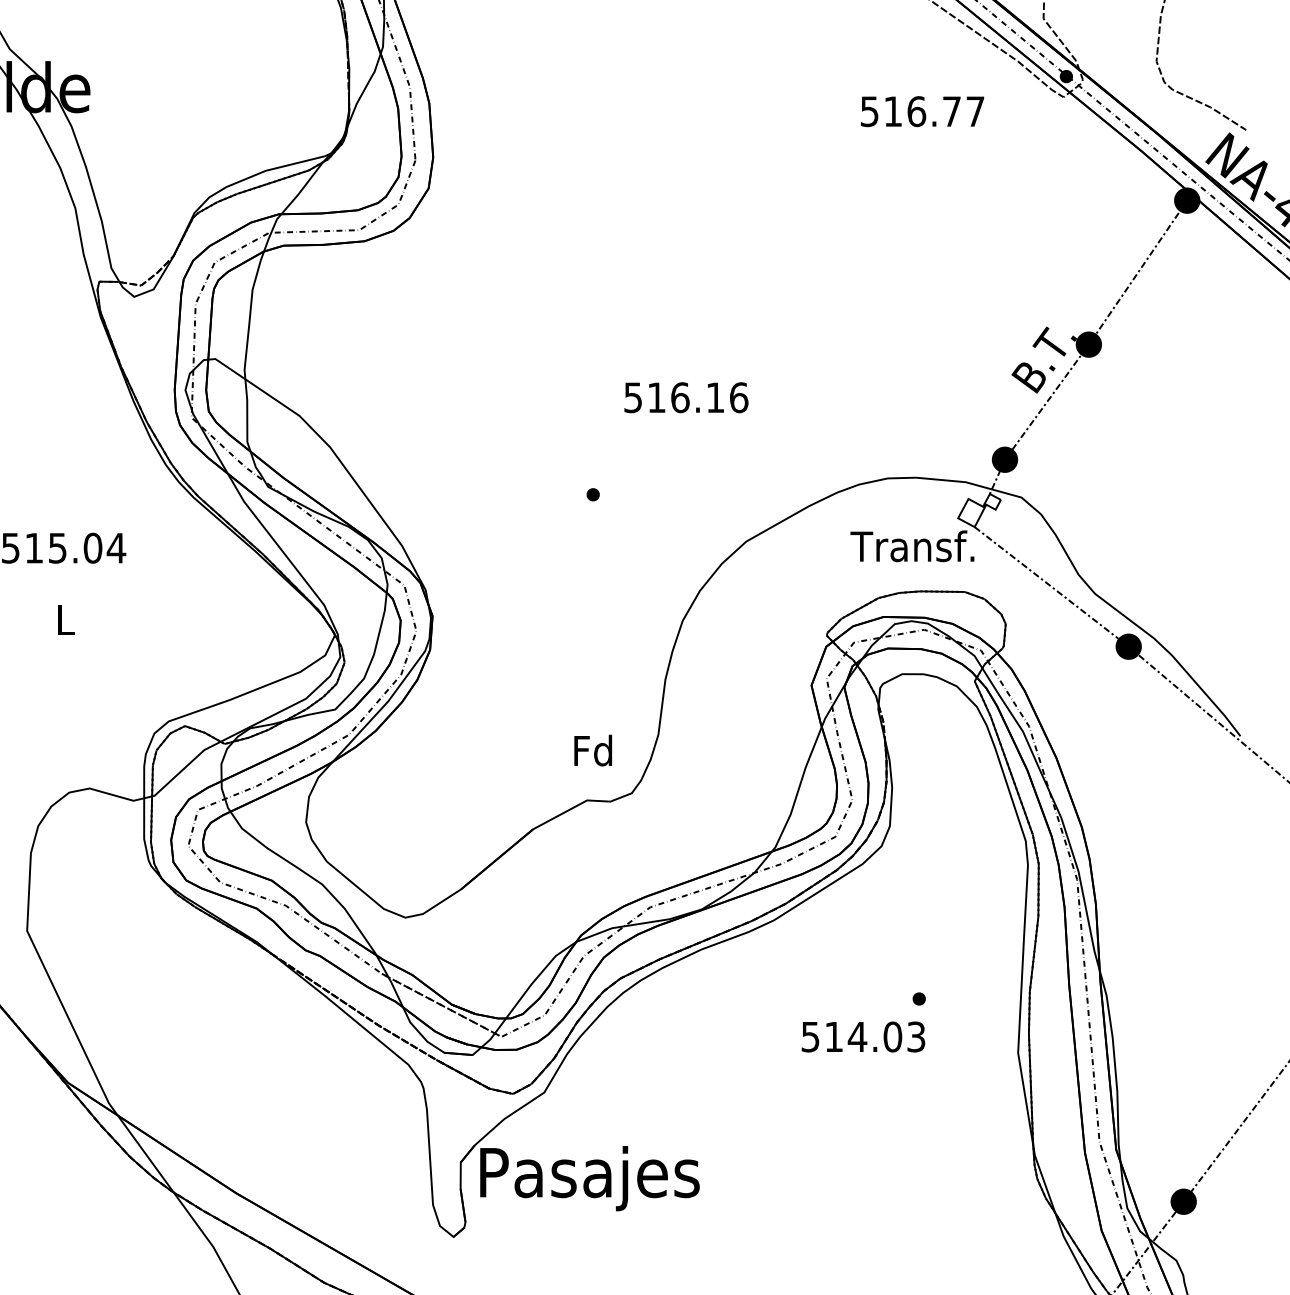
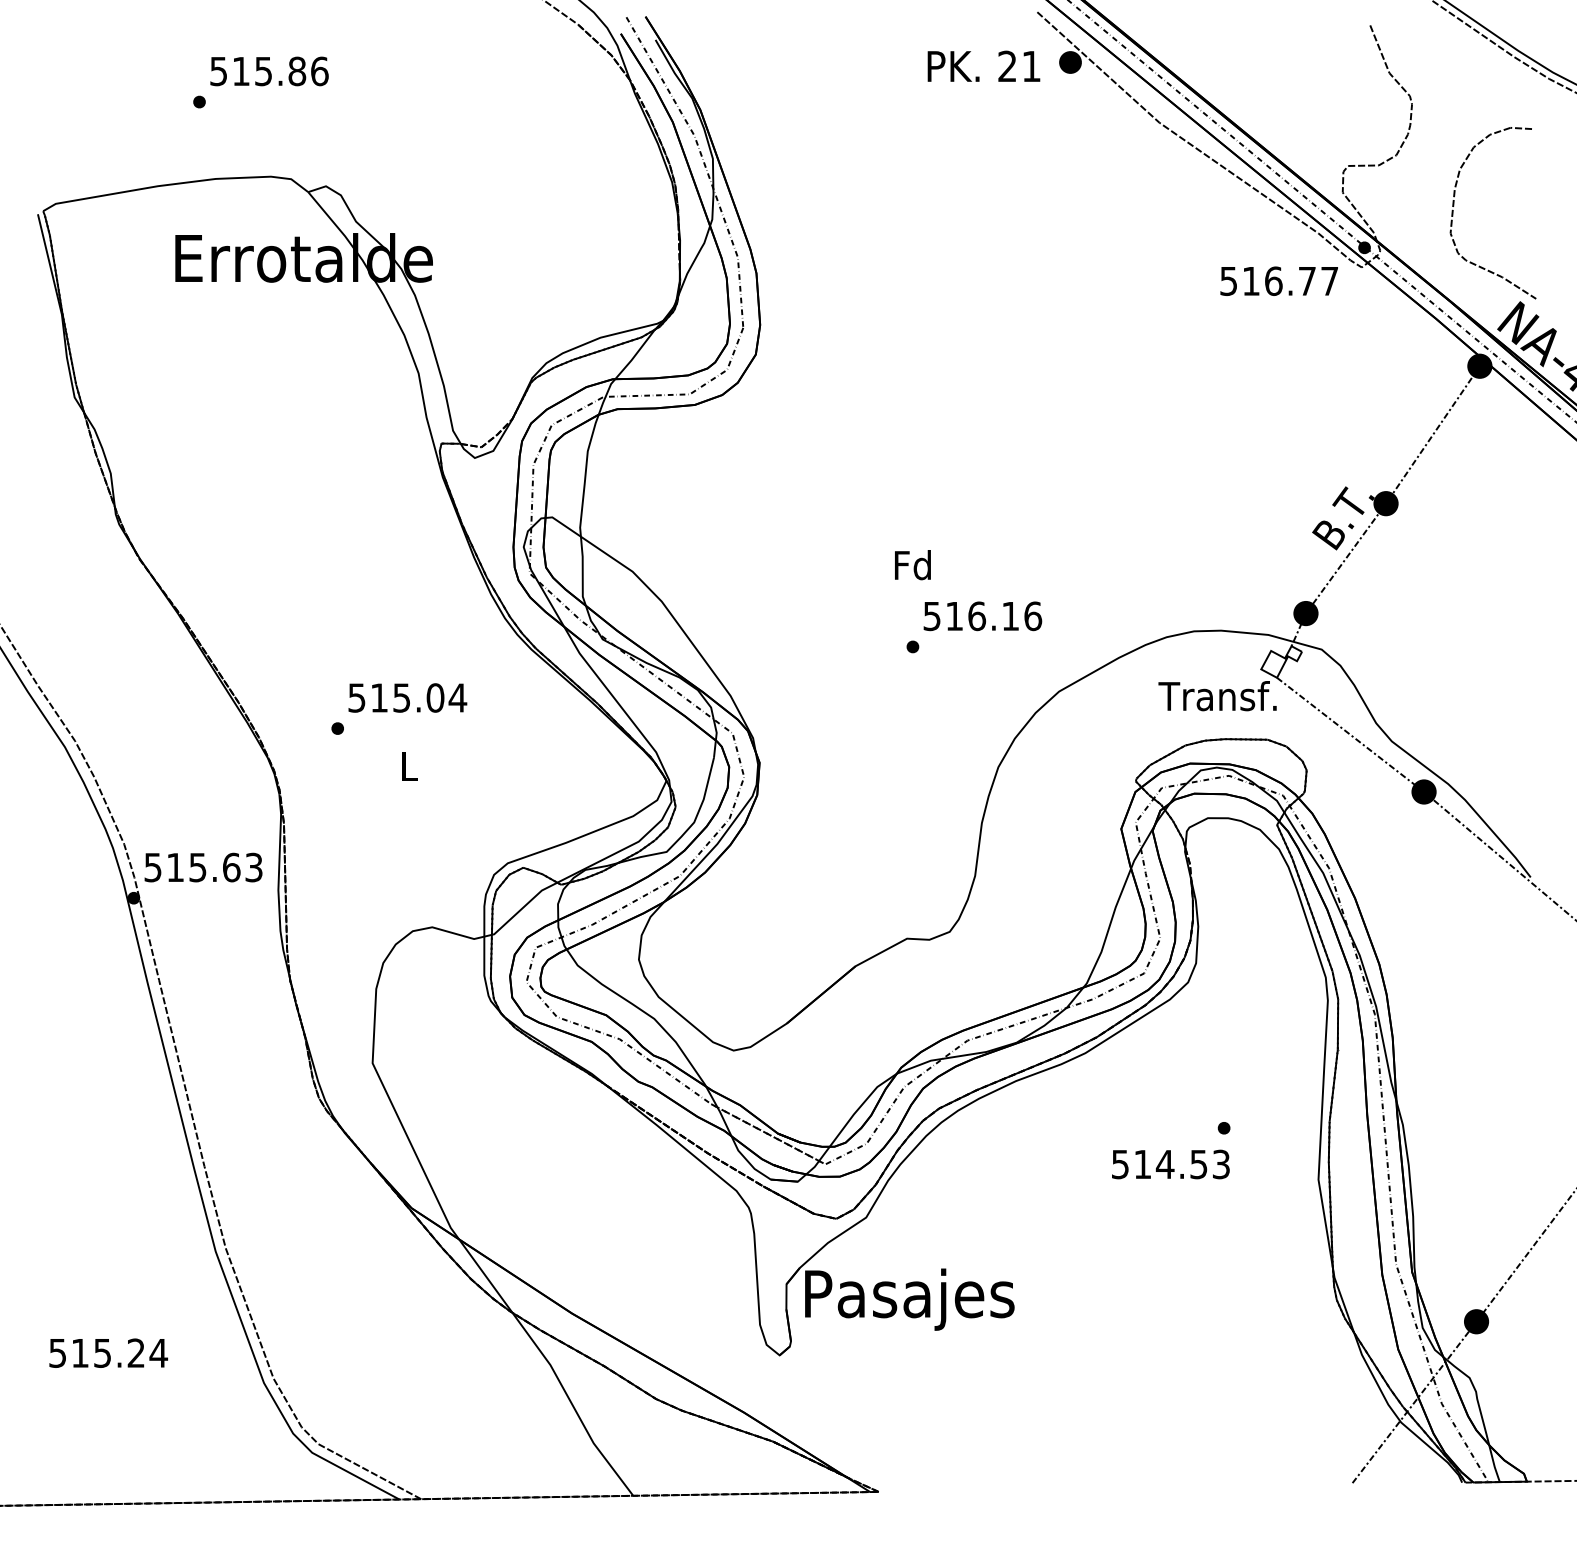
text: (921, 110) -> (1278, 280), moved
text: (686, 397) -> (982, 616), moved
text: (592, 750) -> (912, 565), moved
text: (892, 1037) -> (1198, 1164), 514.03 -> 514.53

